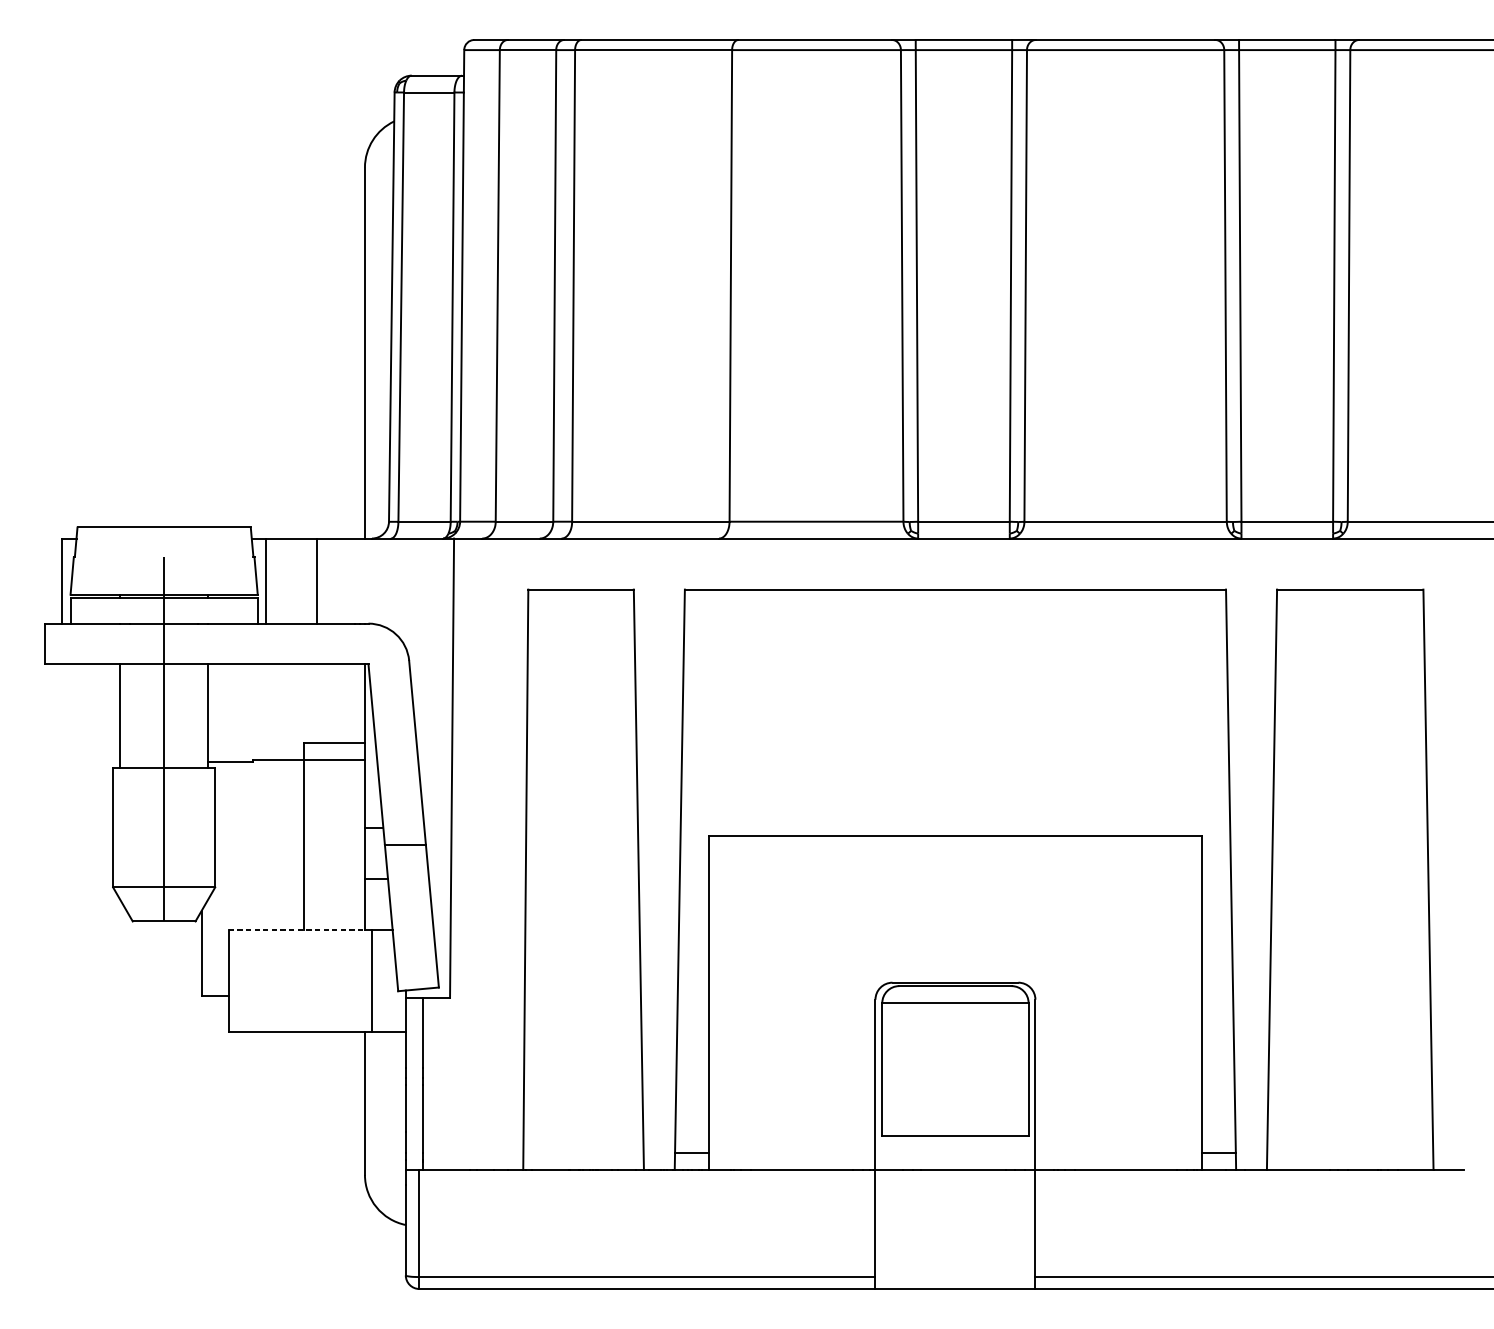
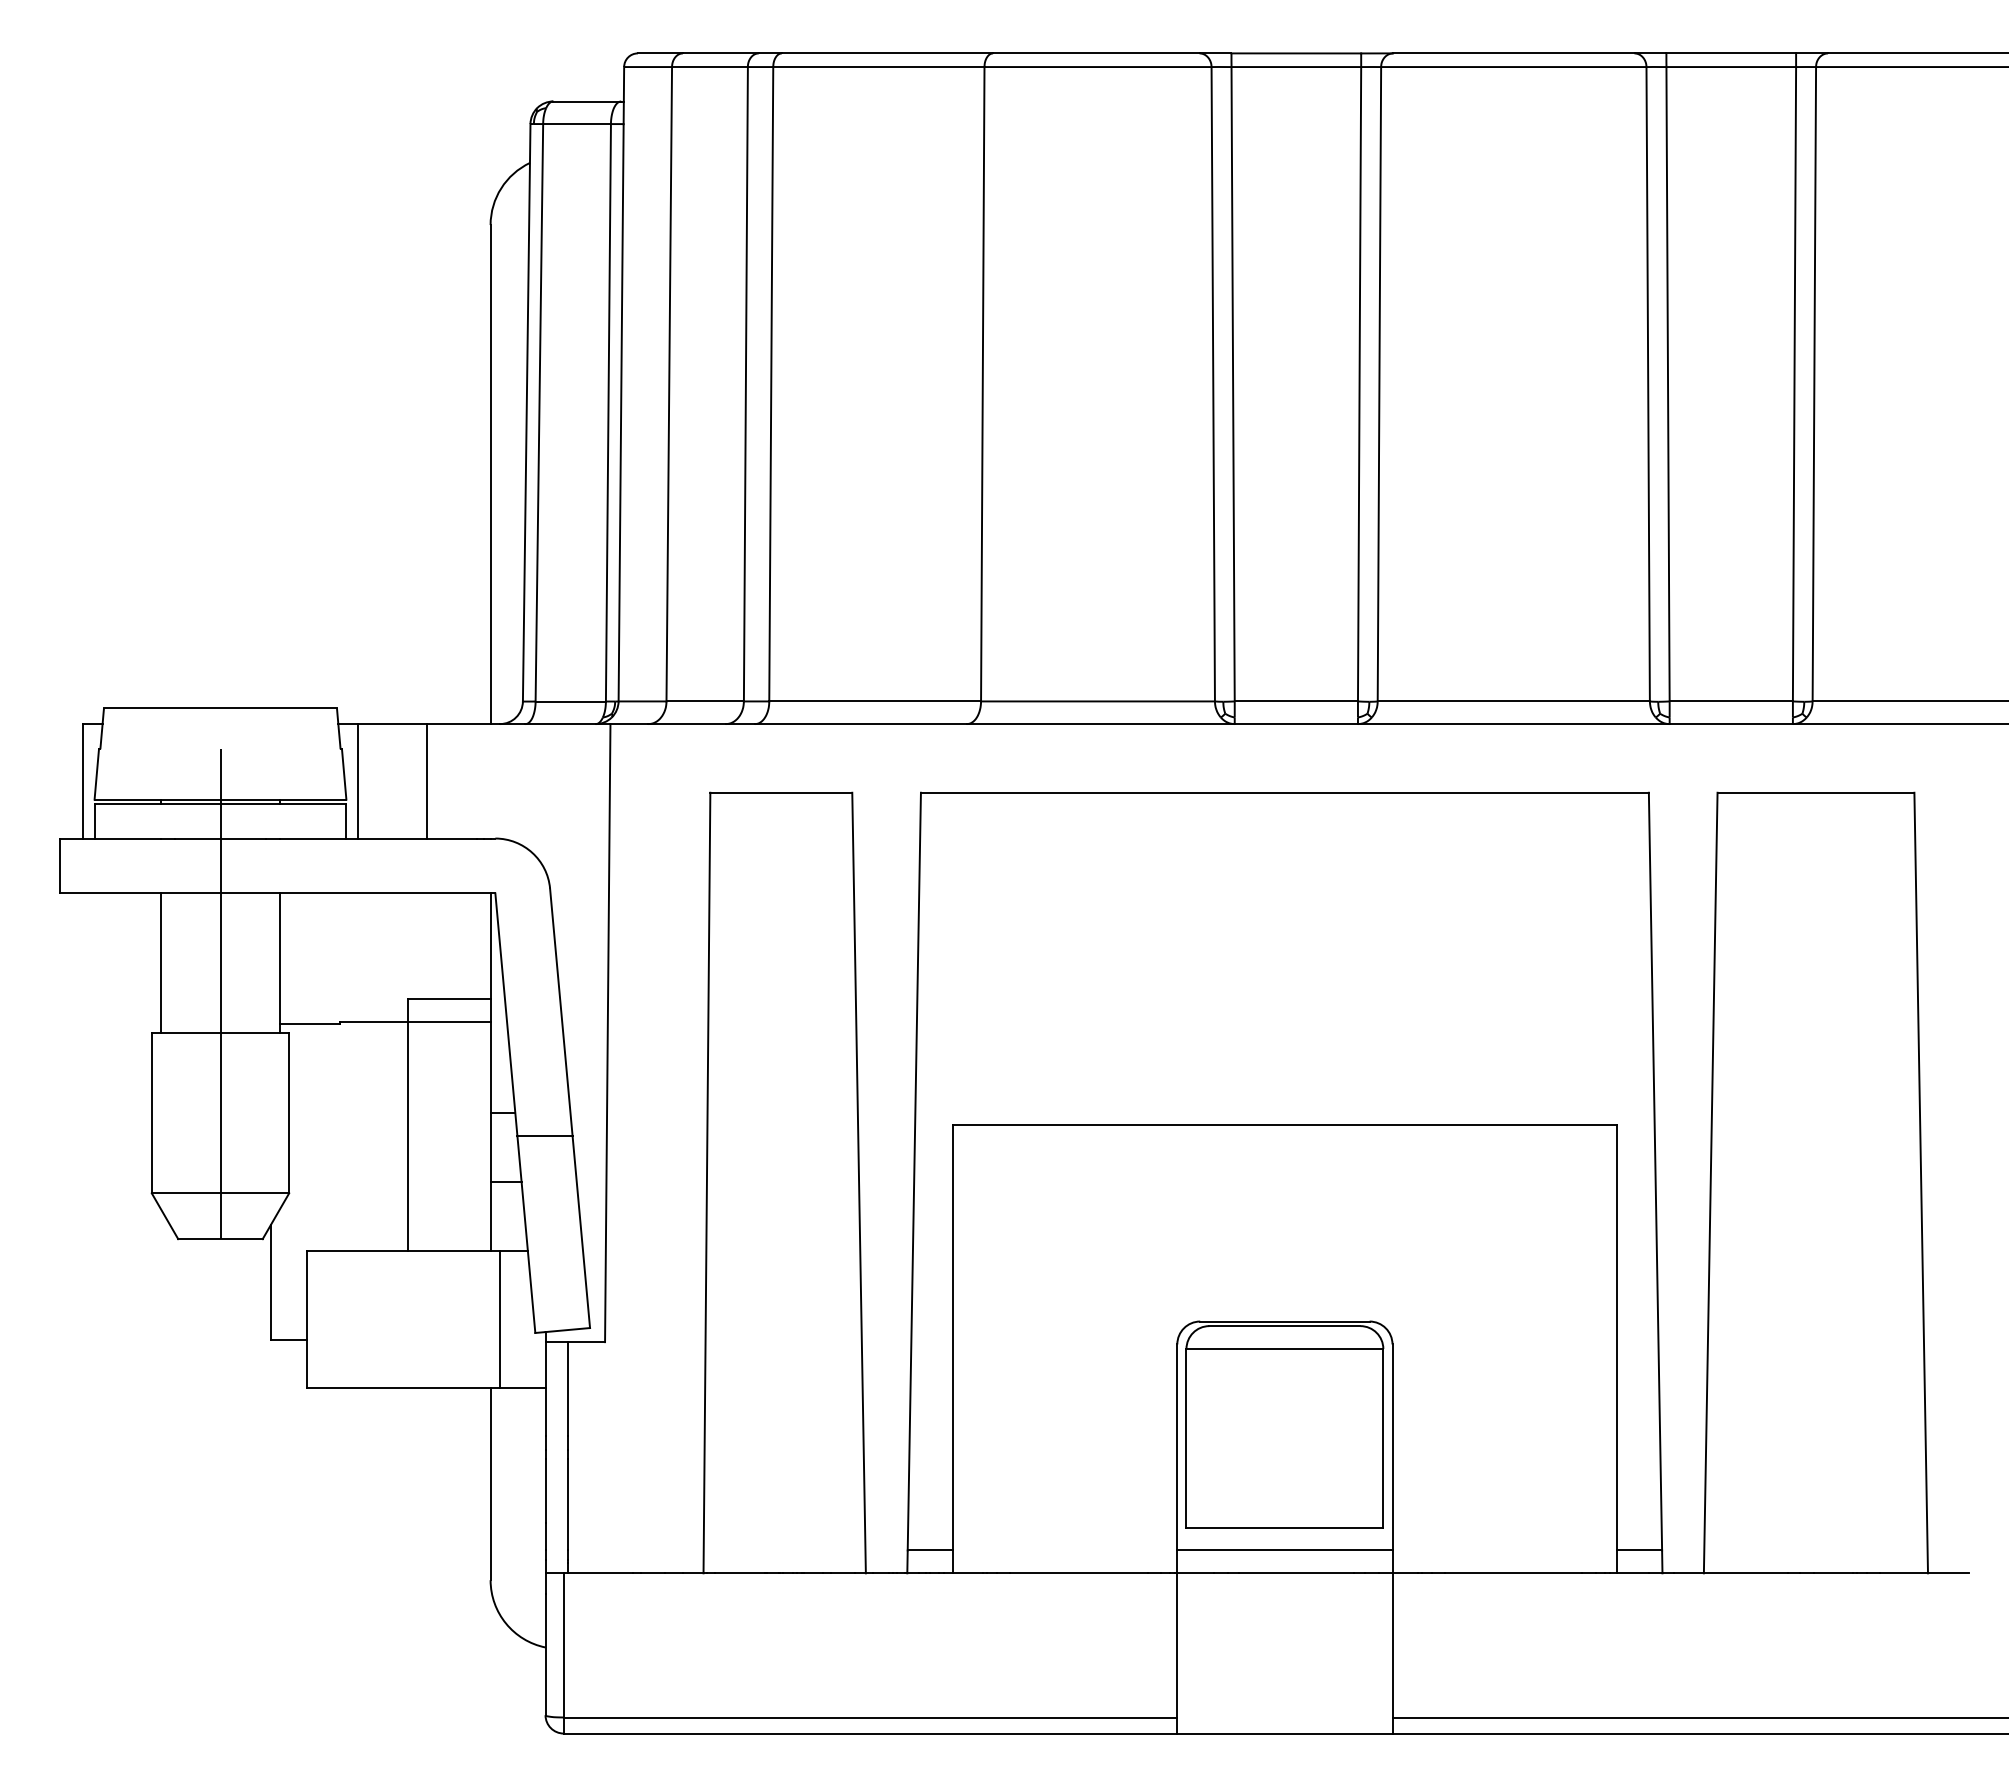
line: (297, 929) -> (399, 1250), dashed -> solid
line: (955, 1152) -> (1284, 1550), added

